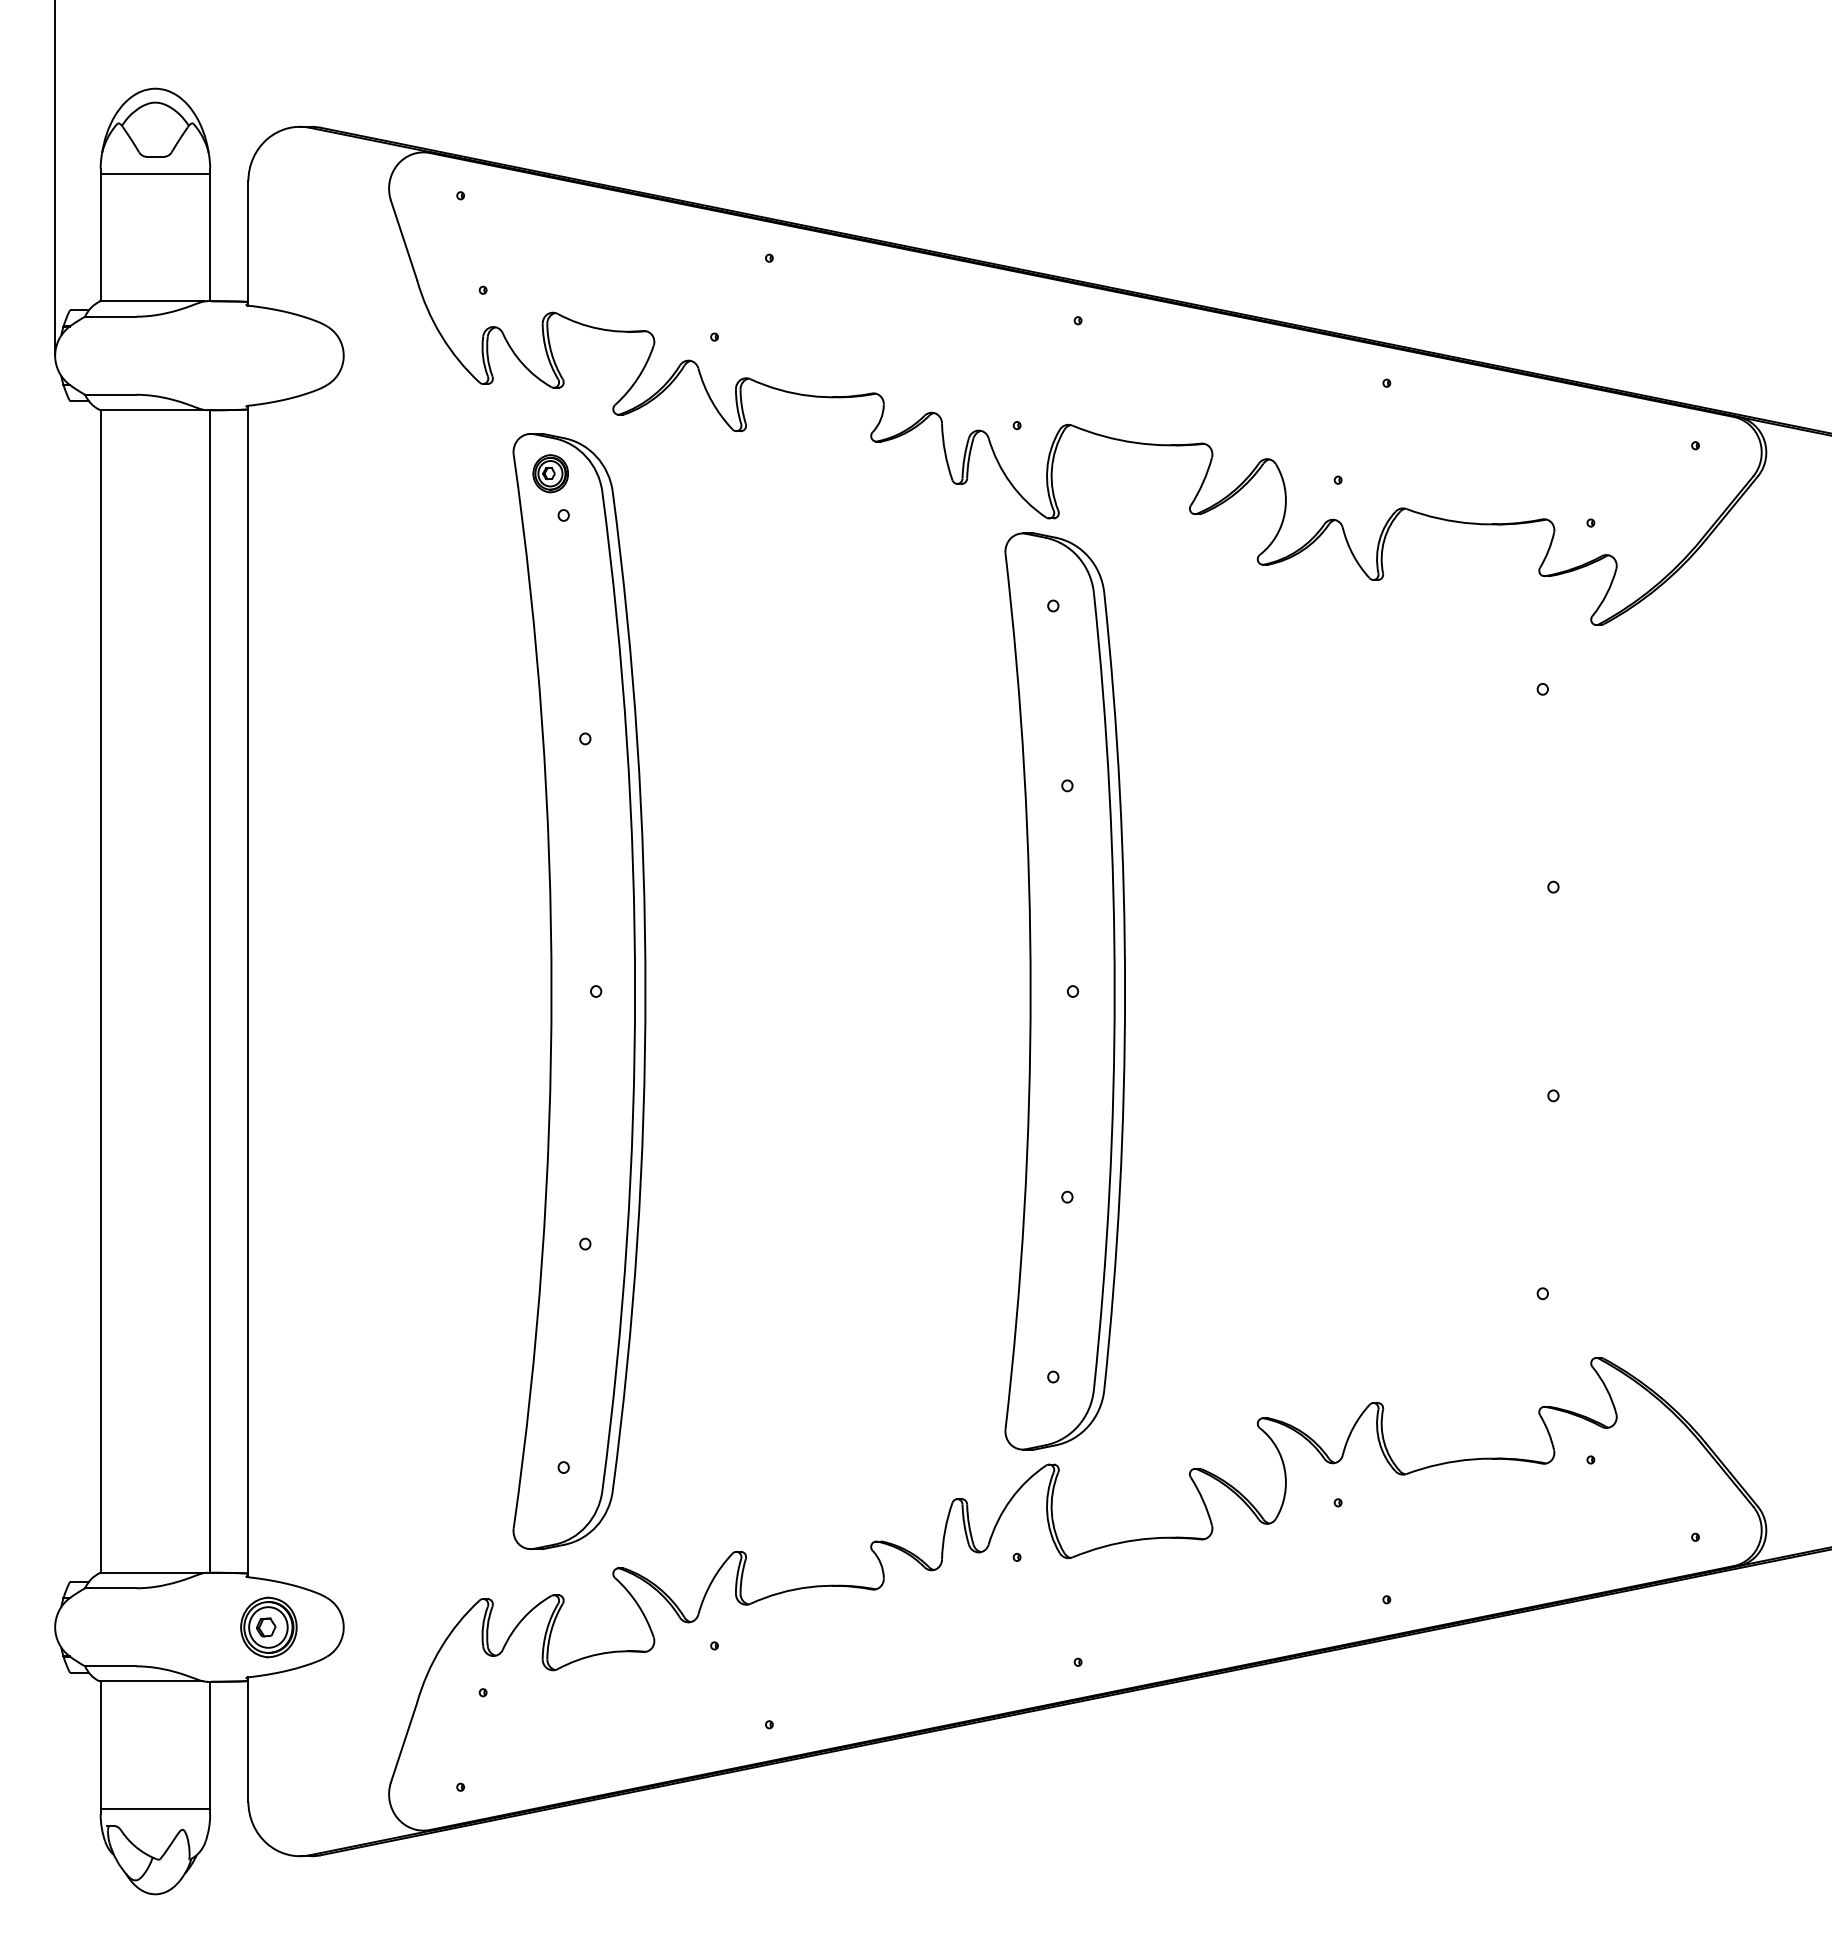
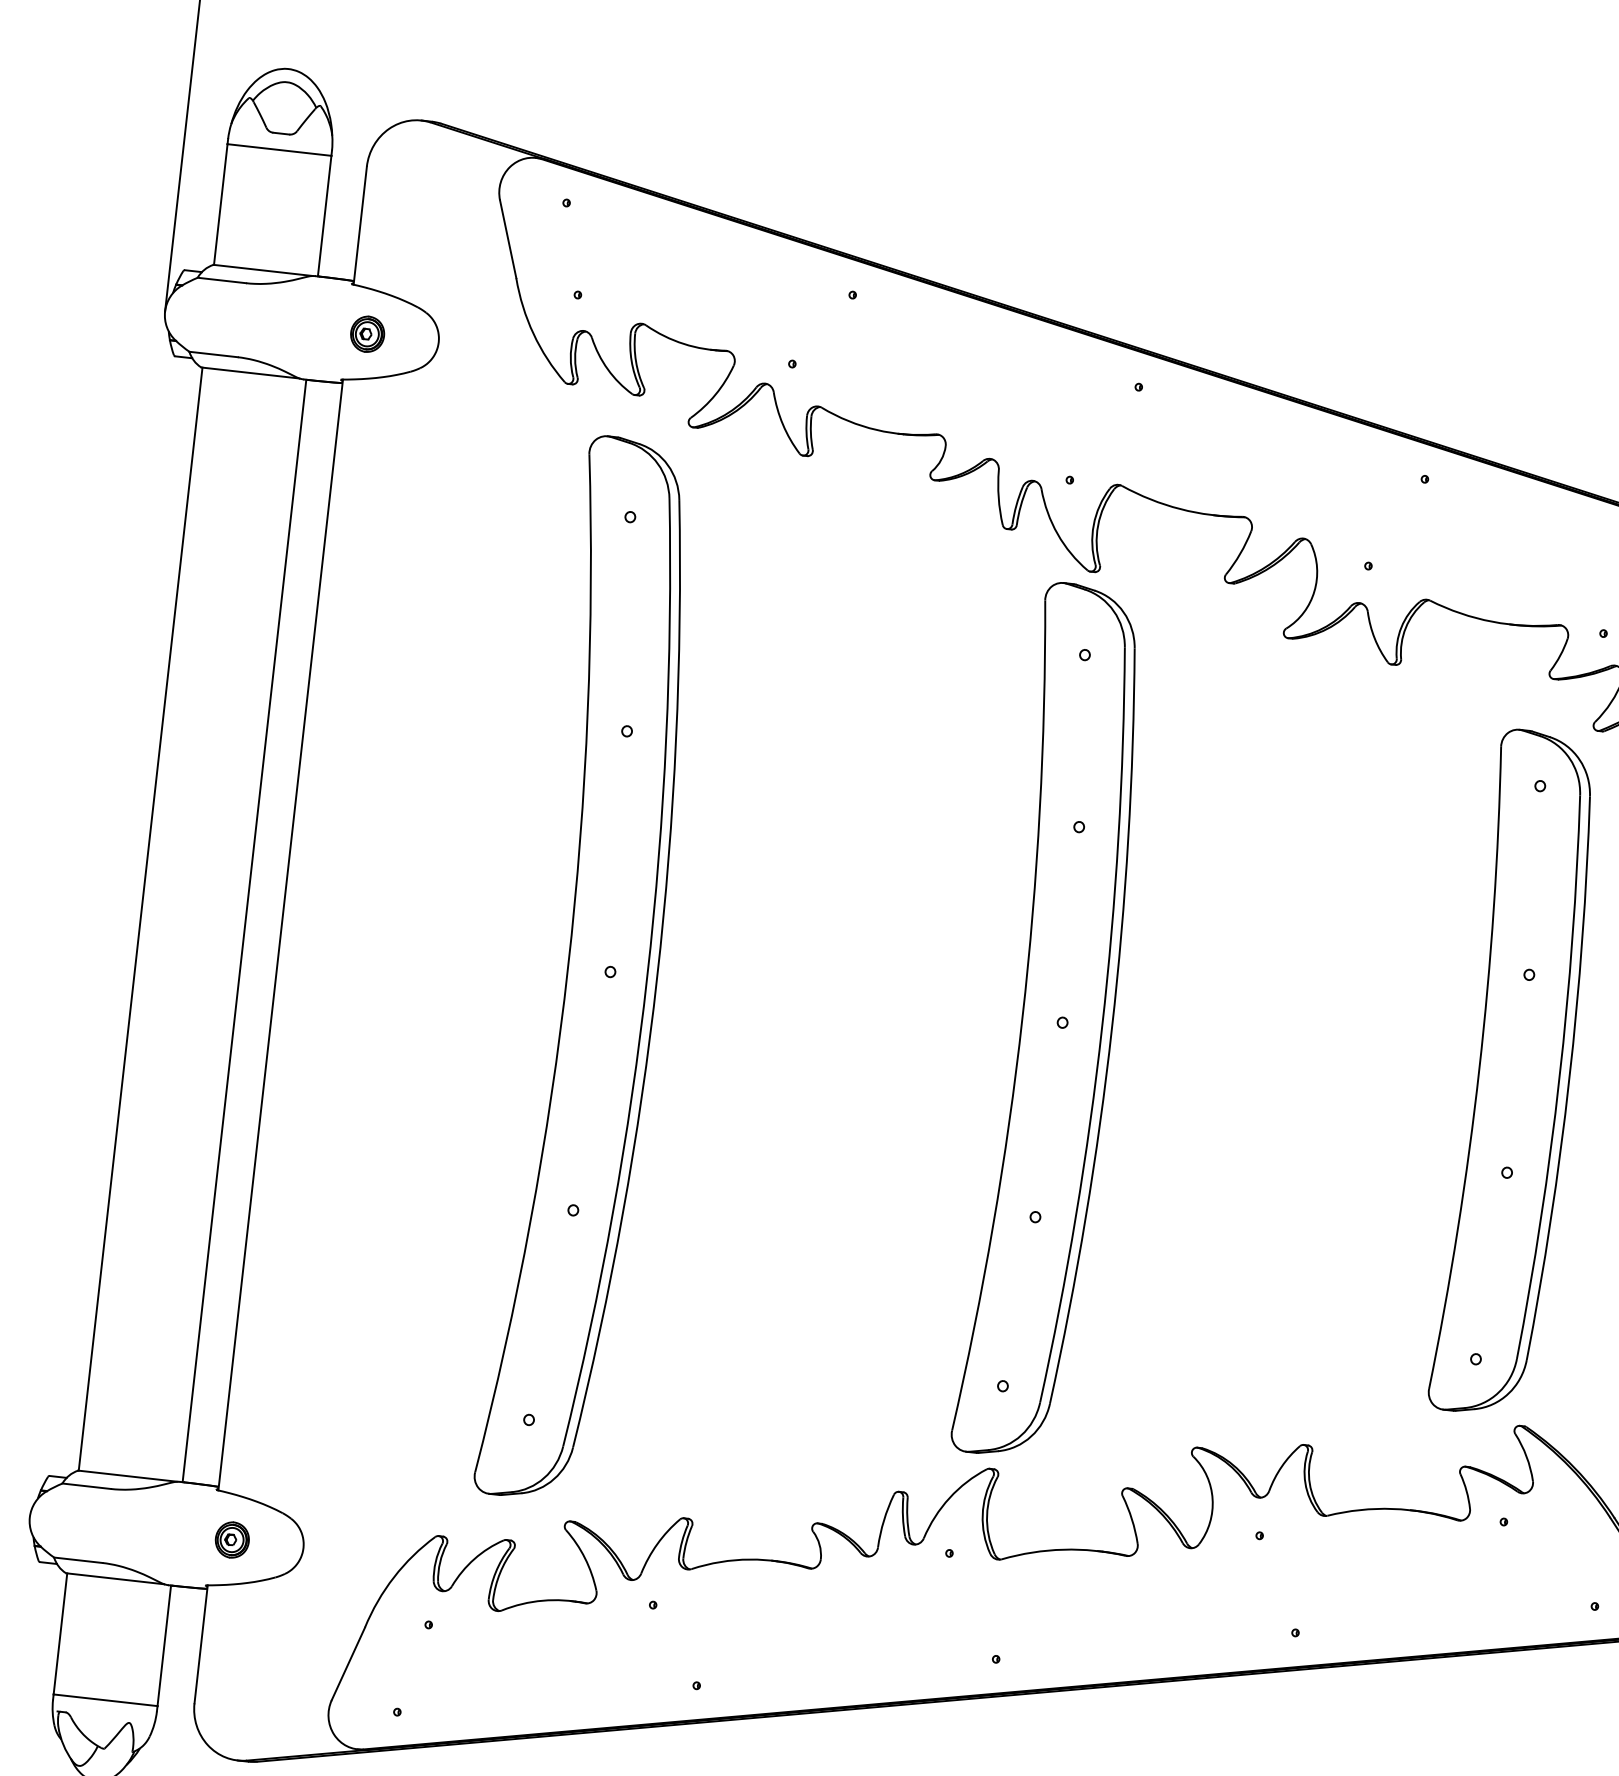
part: (550, 473) -> (367, 334), moved
part: (1552, 991) -> (1517, 1073), added
part: (268, 1626) -> (232, 1539), size x0.62

